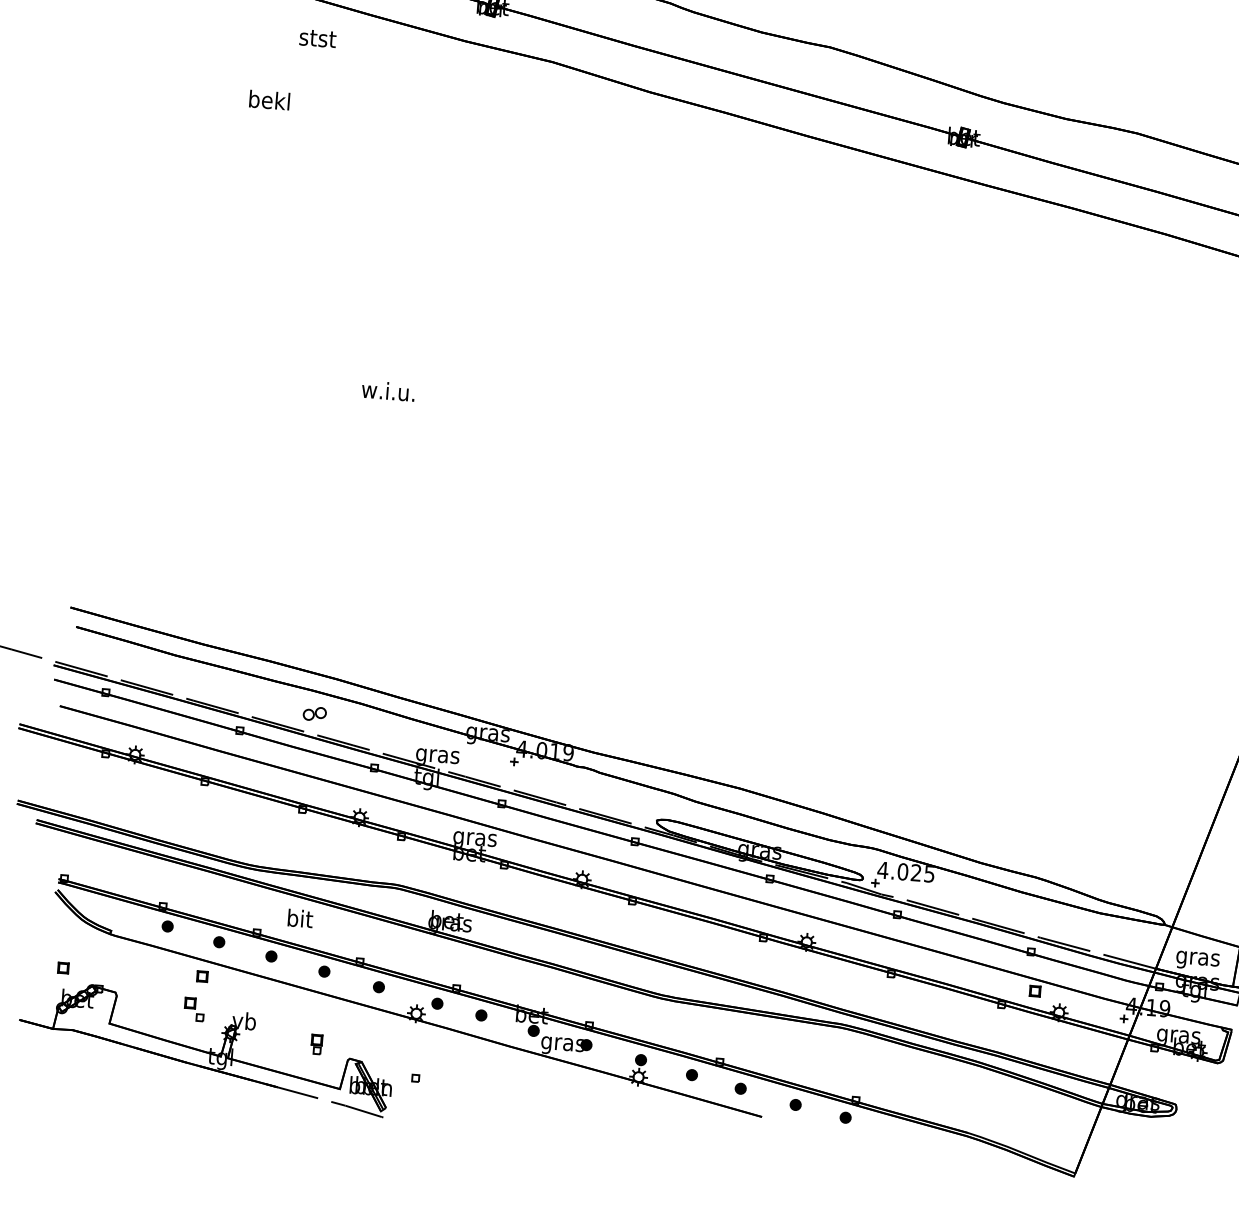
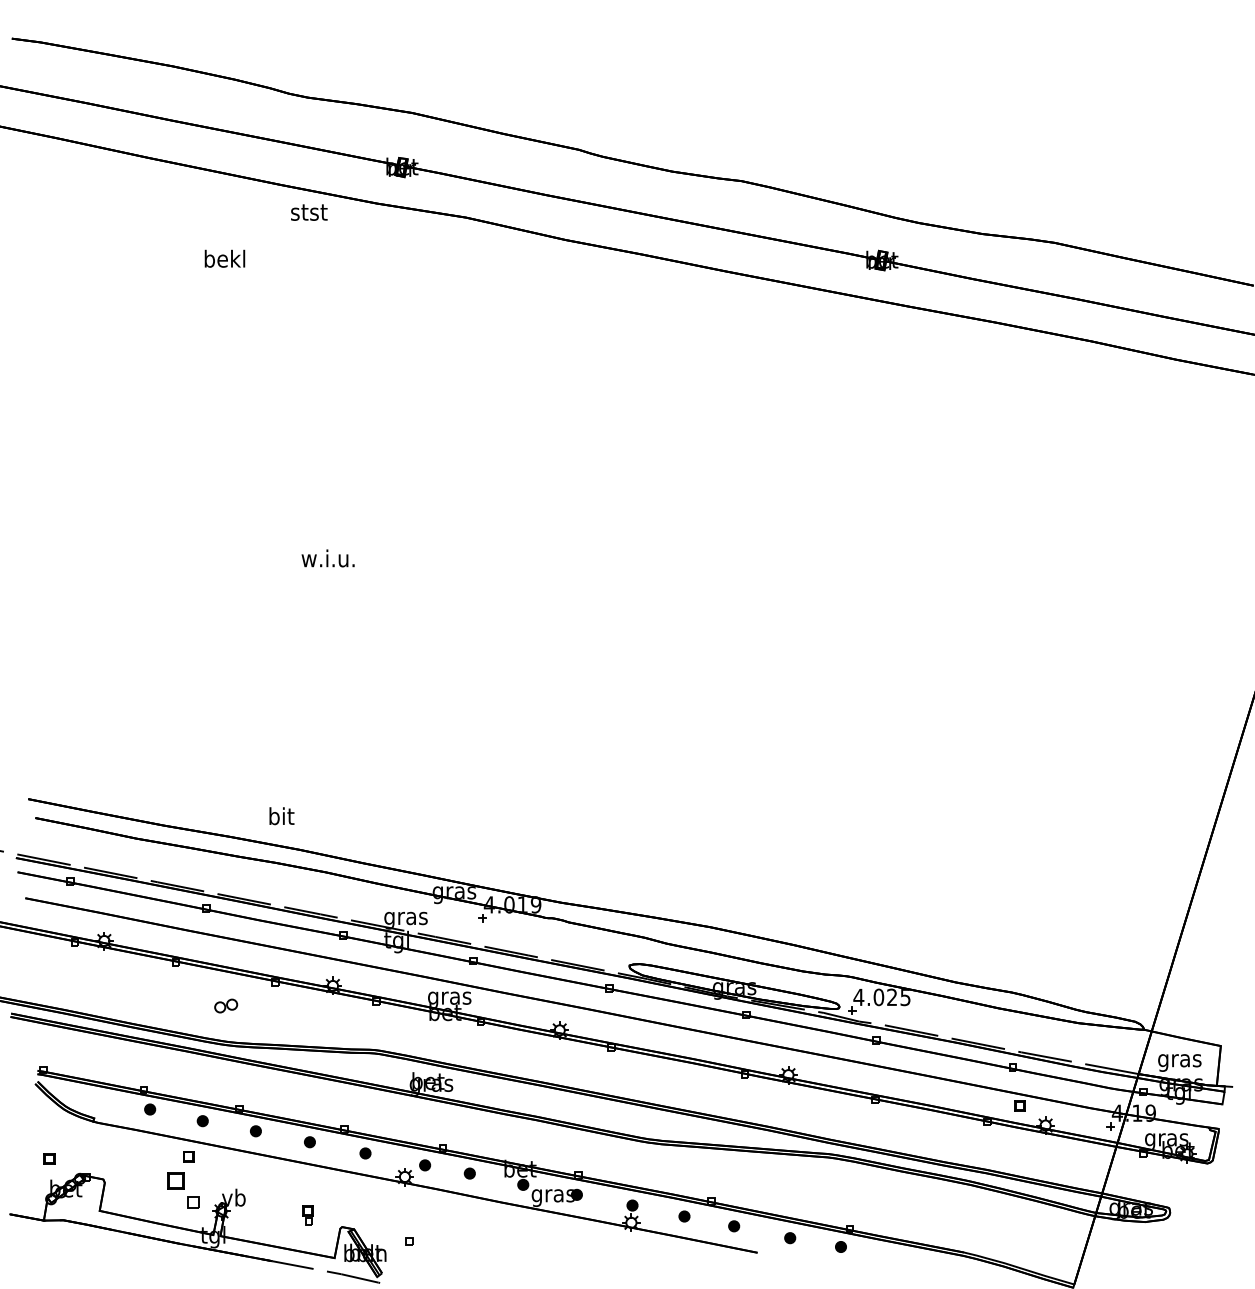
text: (318, 38) -> (309, 212), moved
text: (269, 99) -> (224, 258), moved
part: (315, 713) -> (226, 1005), moved
text: (300, 918) -> (281, 816), moved
part: (194, 1008) -> (183, 1189), size x1.6

